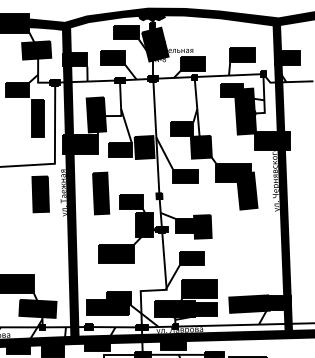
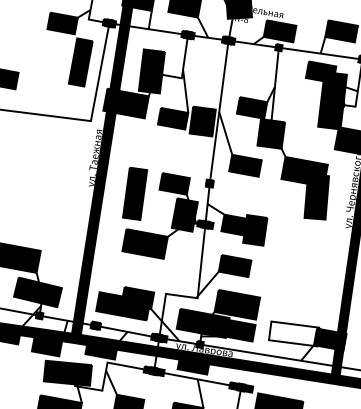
part: (101, 193) -> (135, 193), moved
part: (40, 194) -> (66, 154), removed
fill: (249, 303) -> (294, 333), removed

